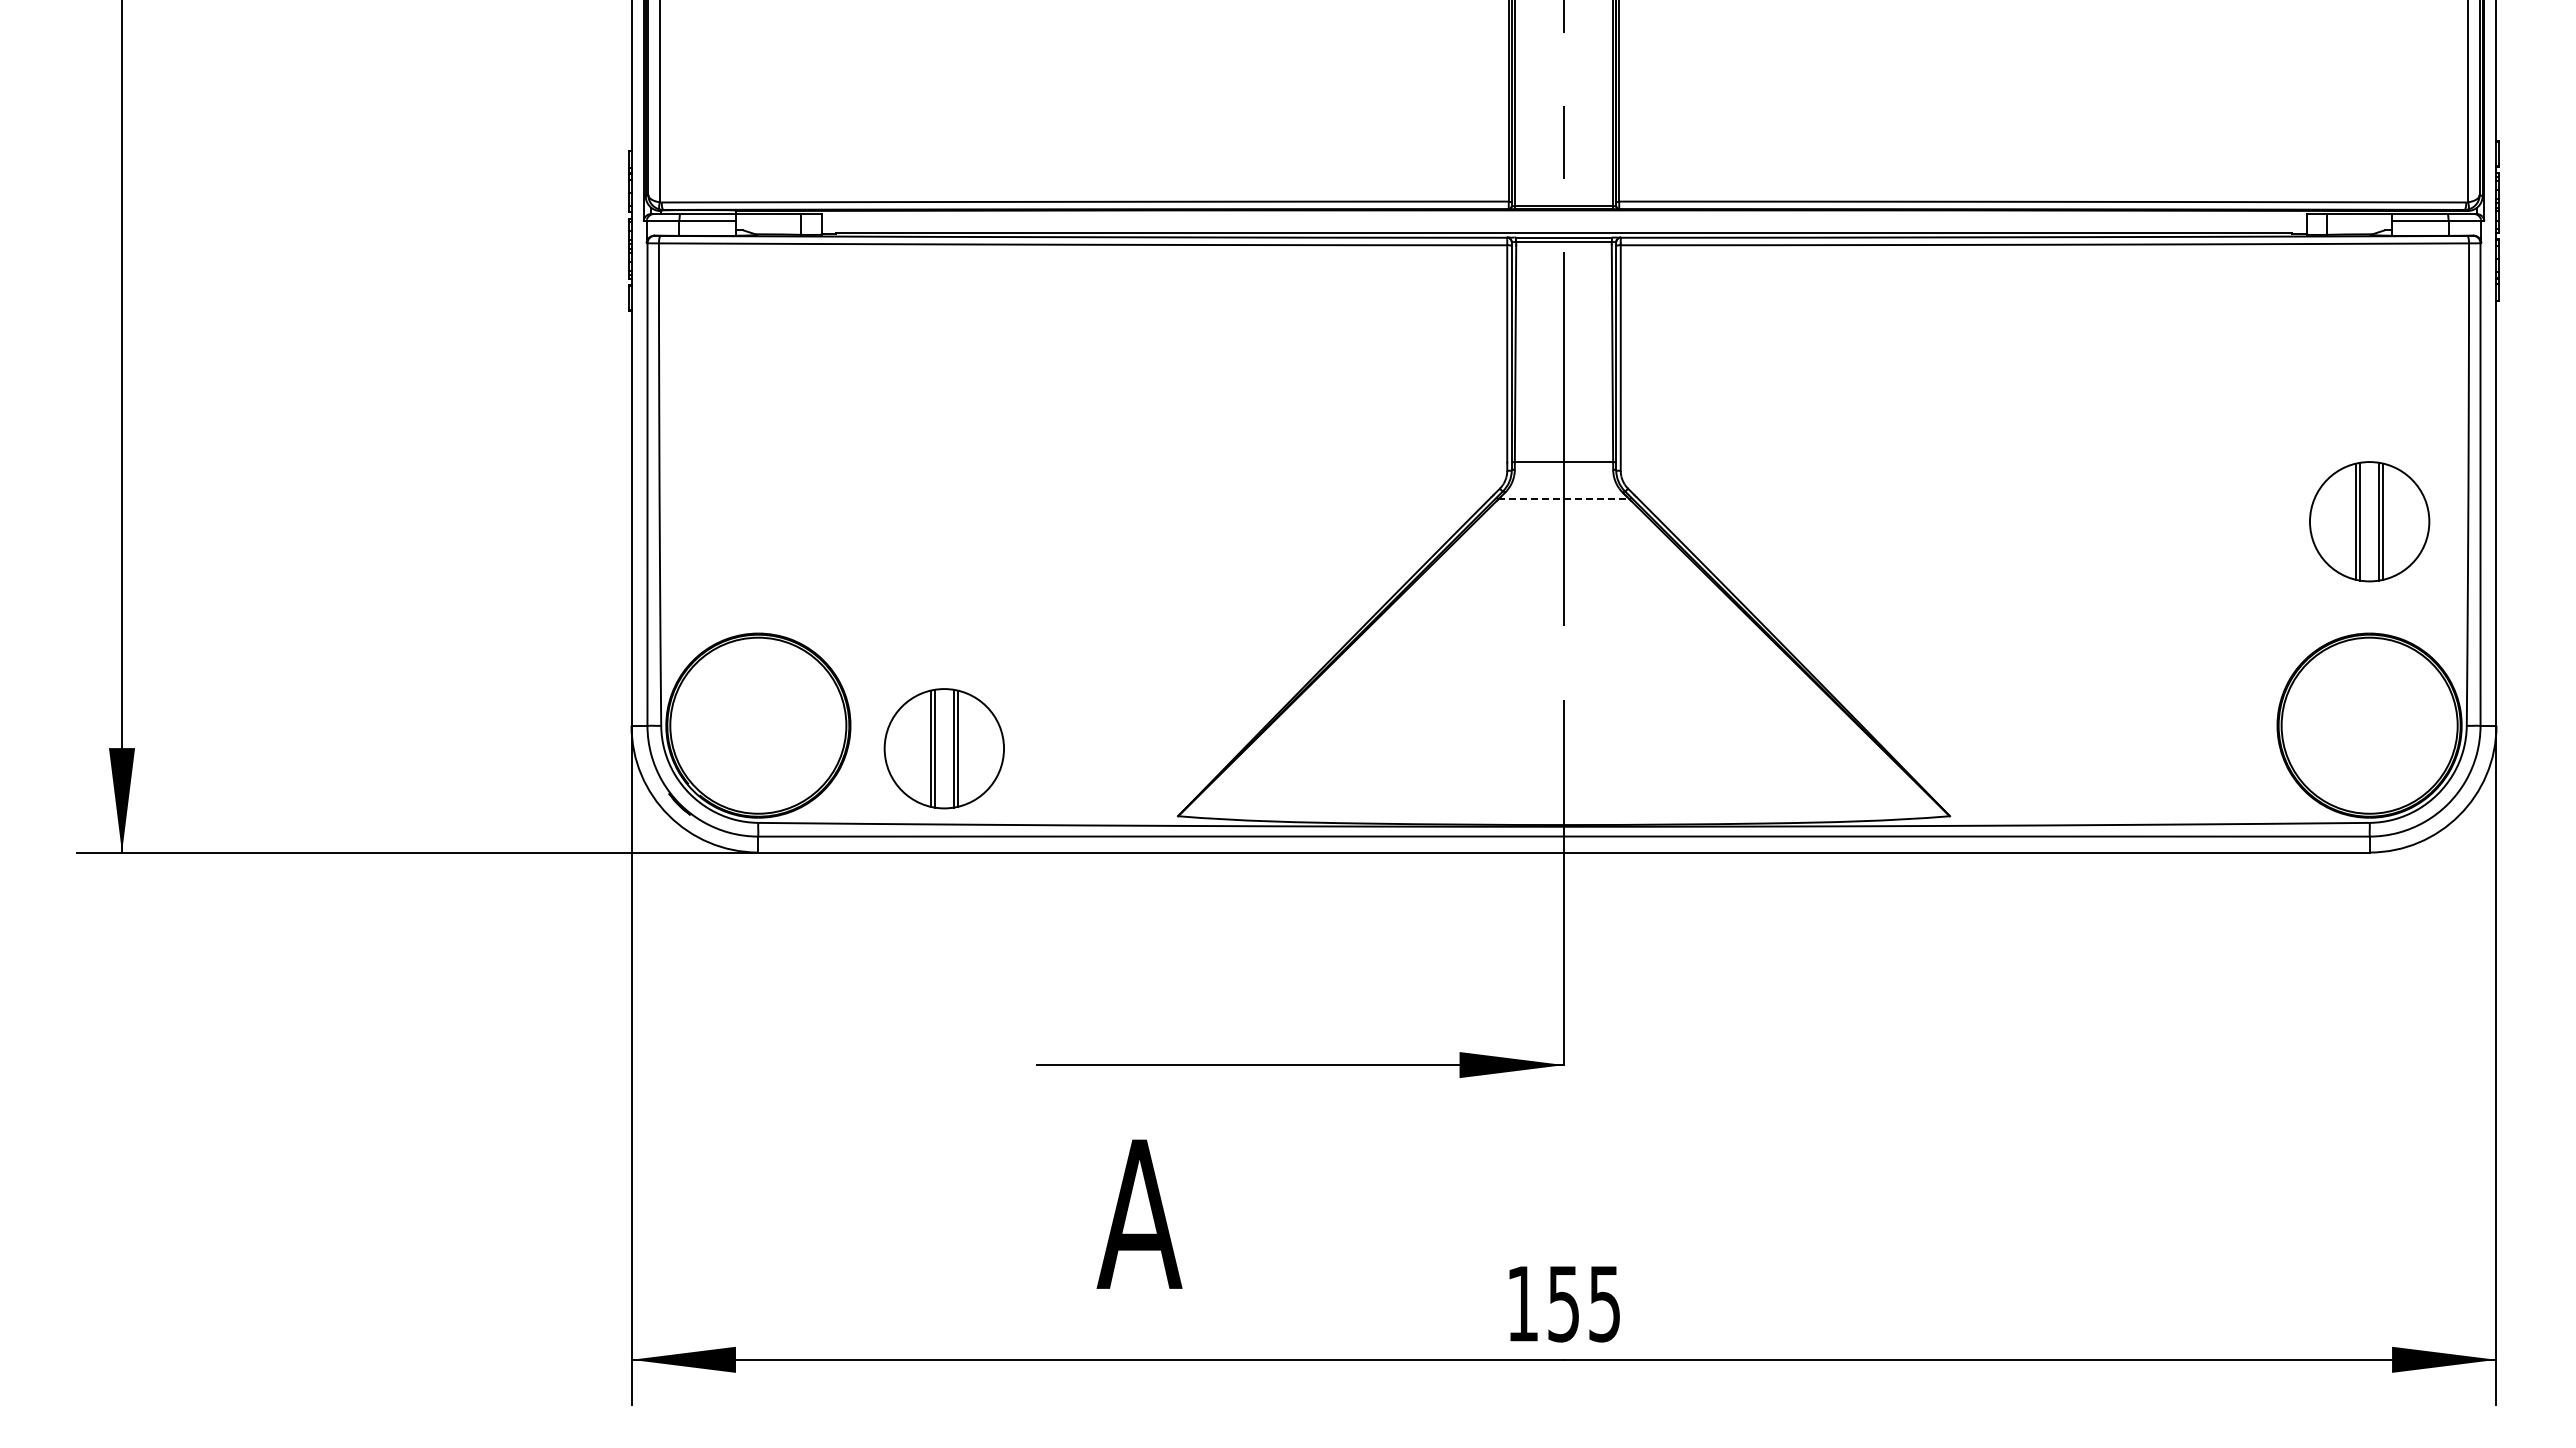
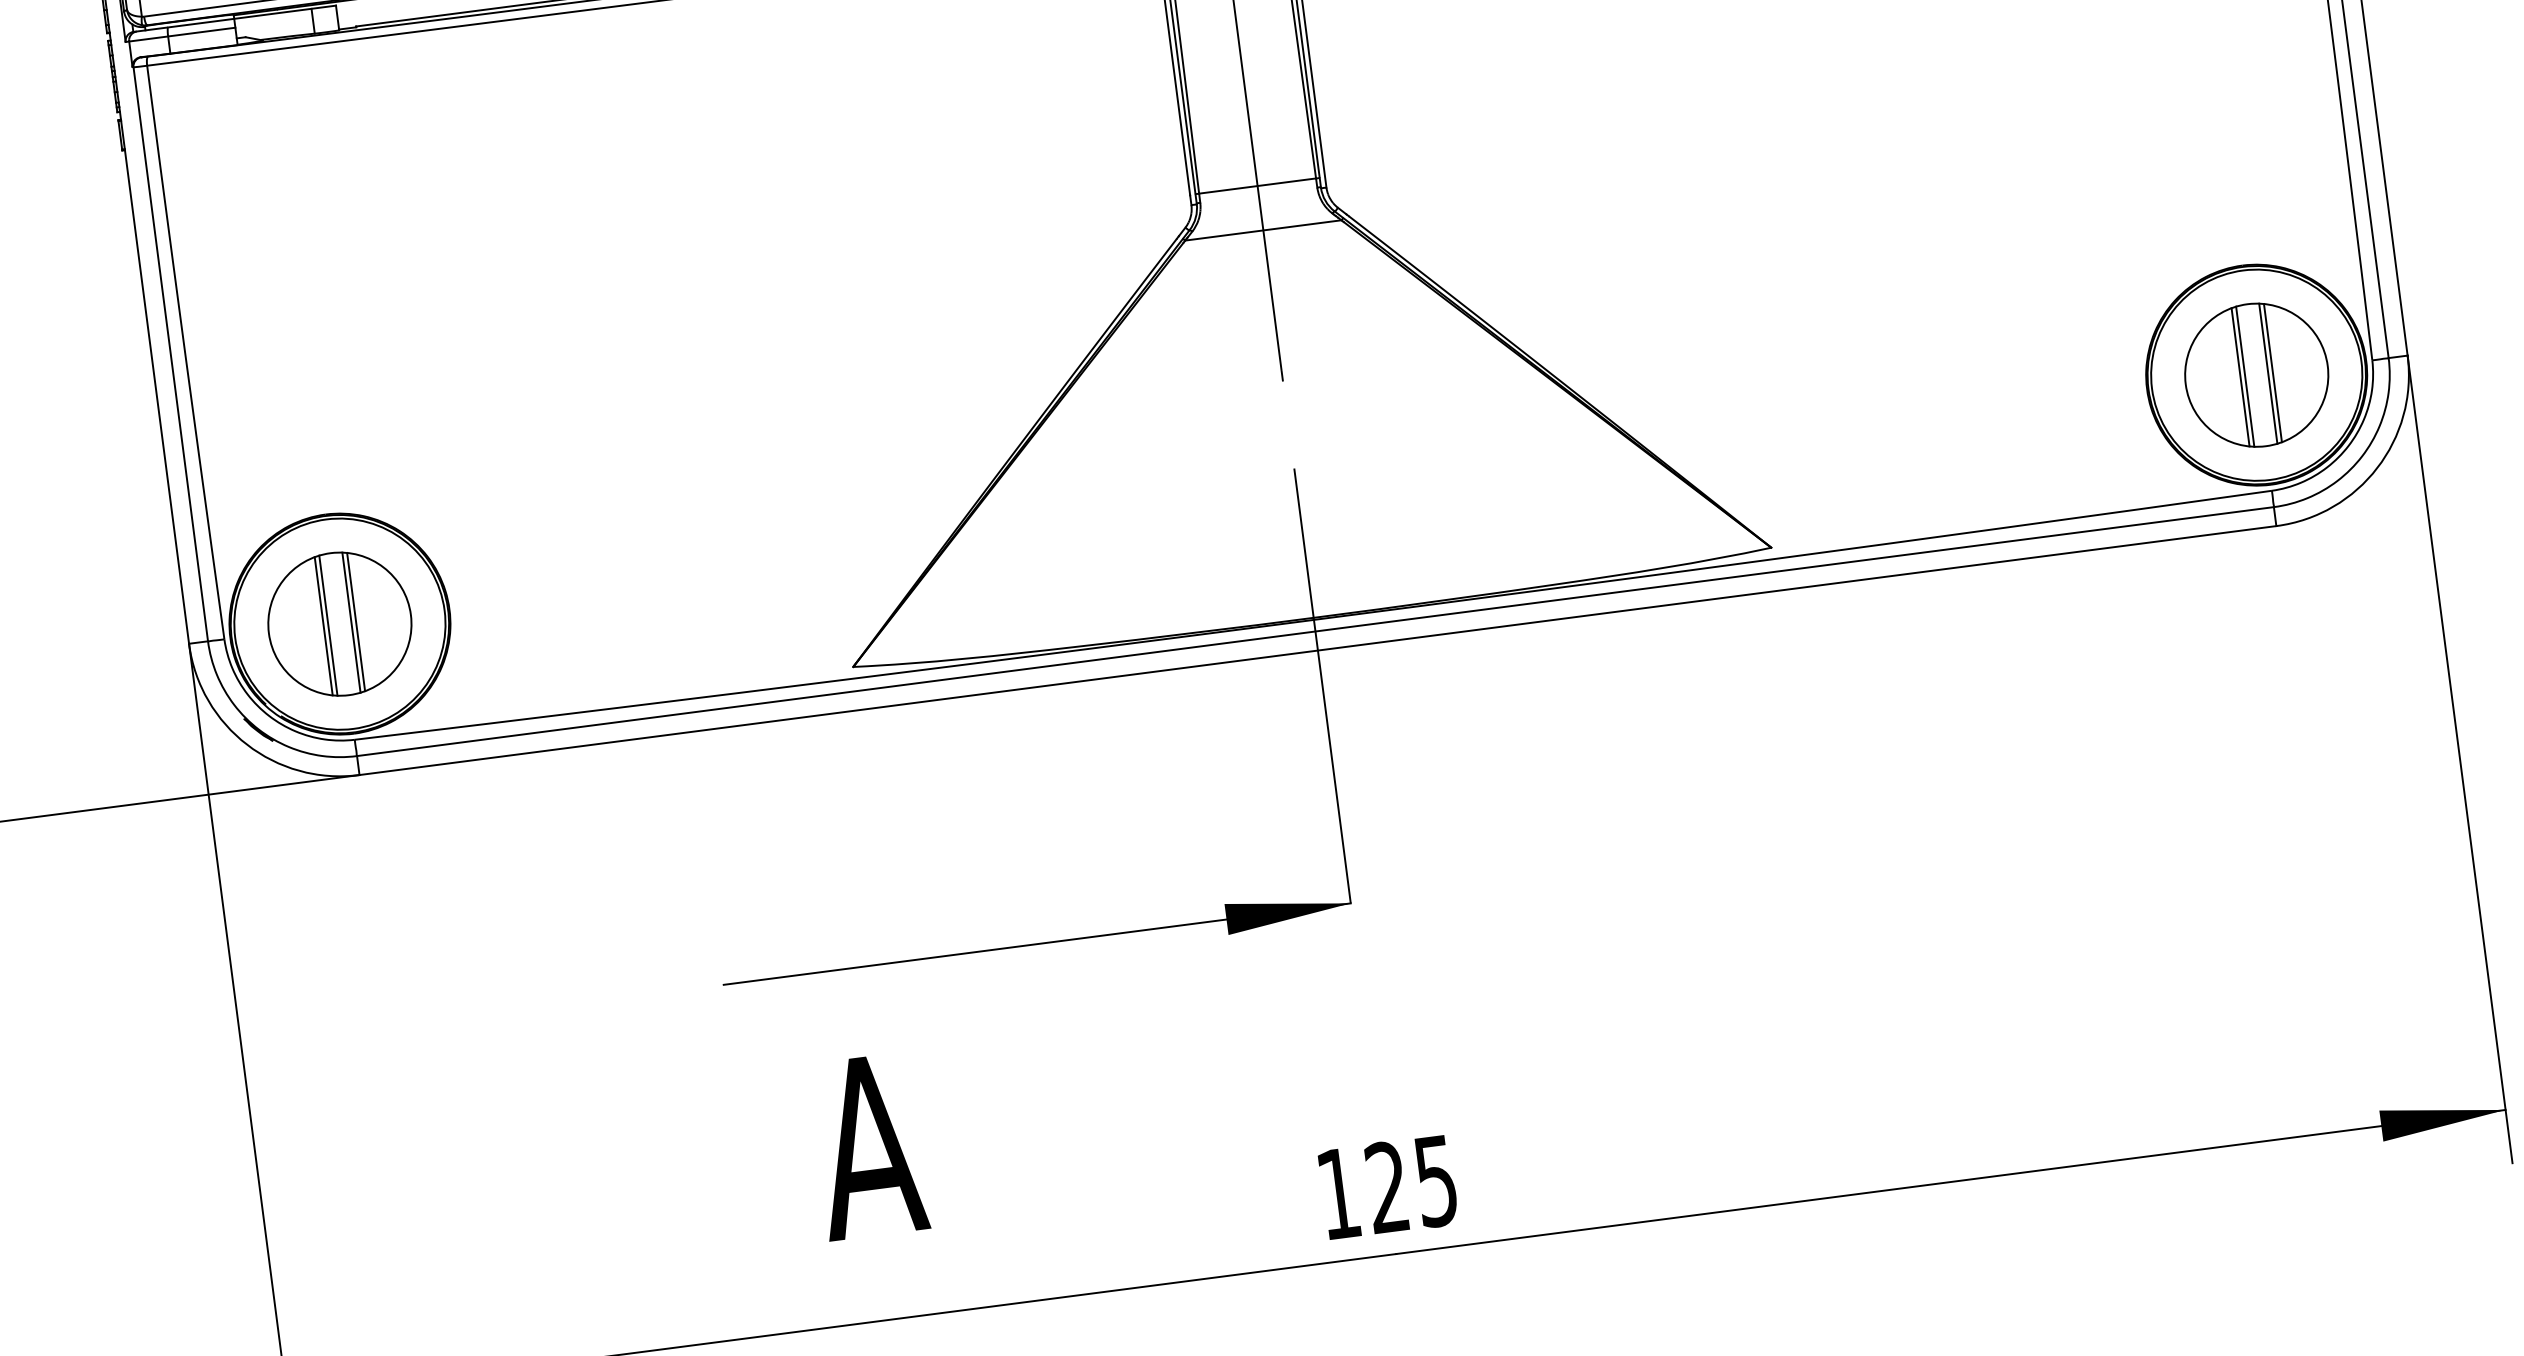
line: (1564, 499) -> (1263, 230), dashed -> solid
part: (2369, 521) -> (2256, 374), moved
part: (943, 748) -> (338, 624), moved
text: (1563, 1303) -> (1387, 1187), 155 -> 125

